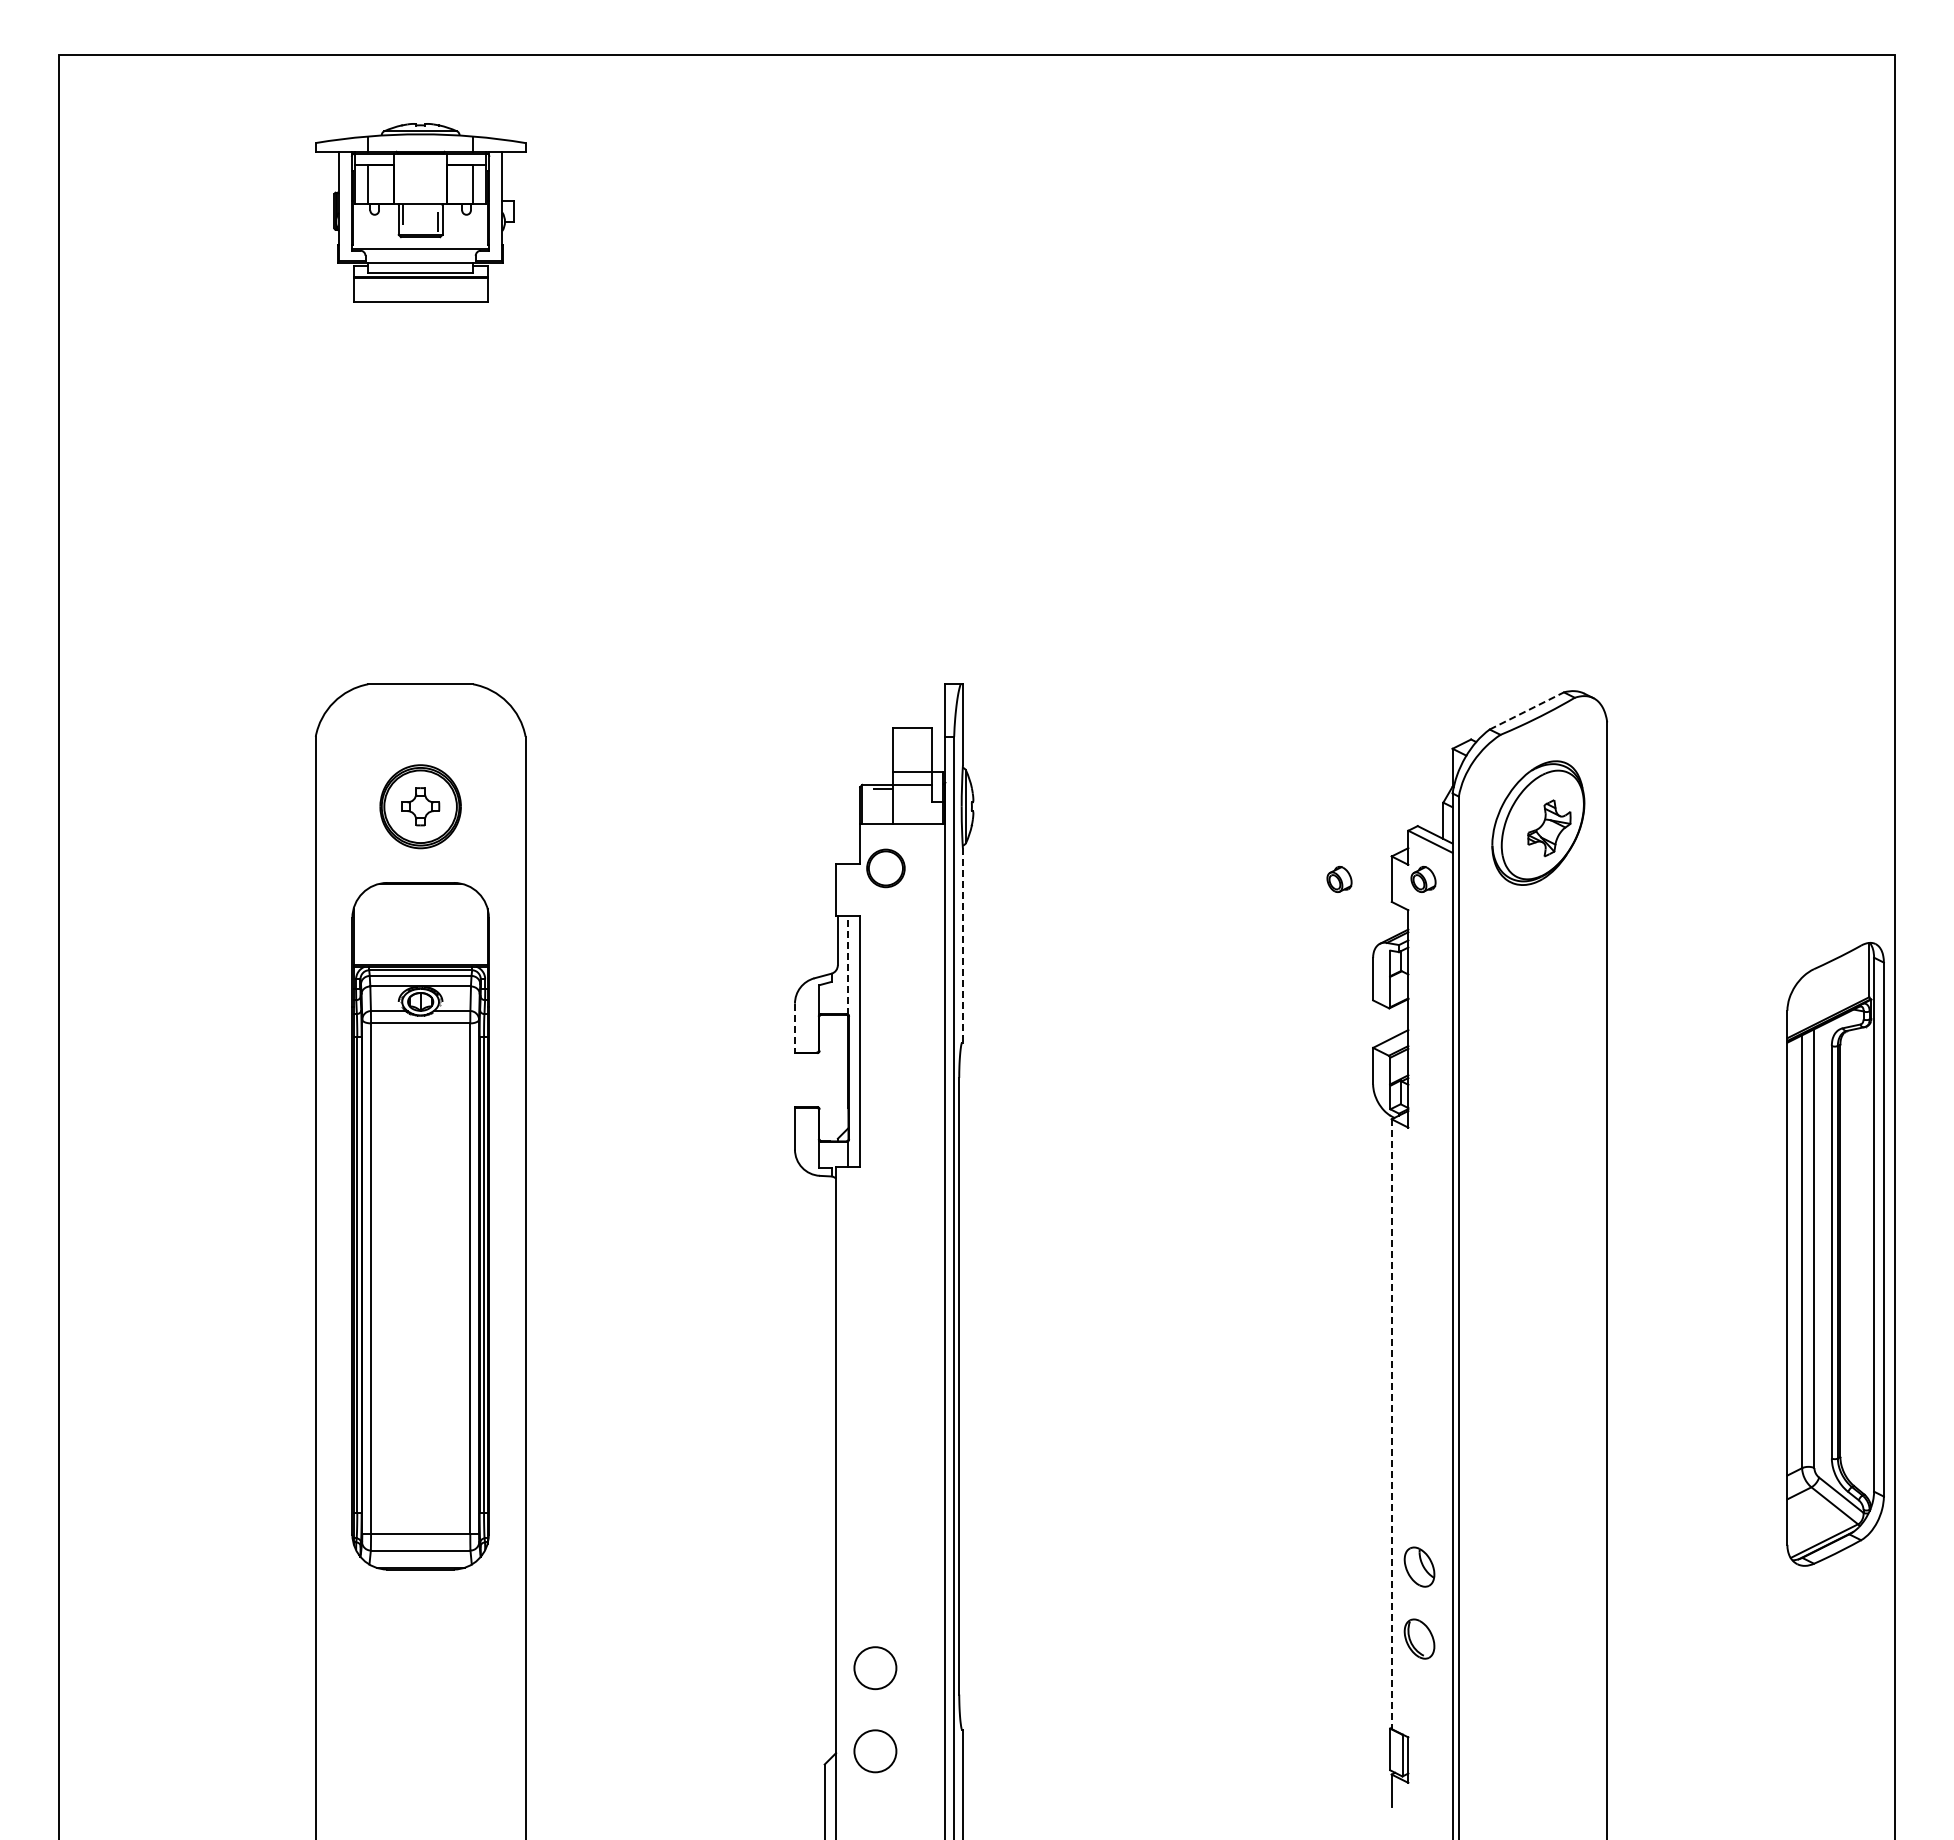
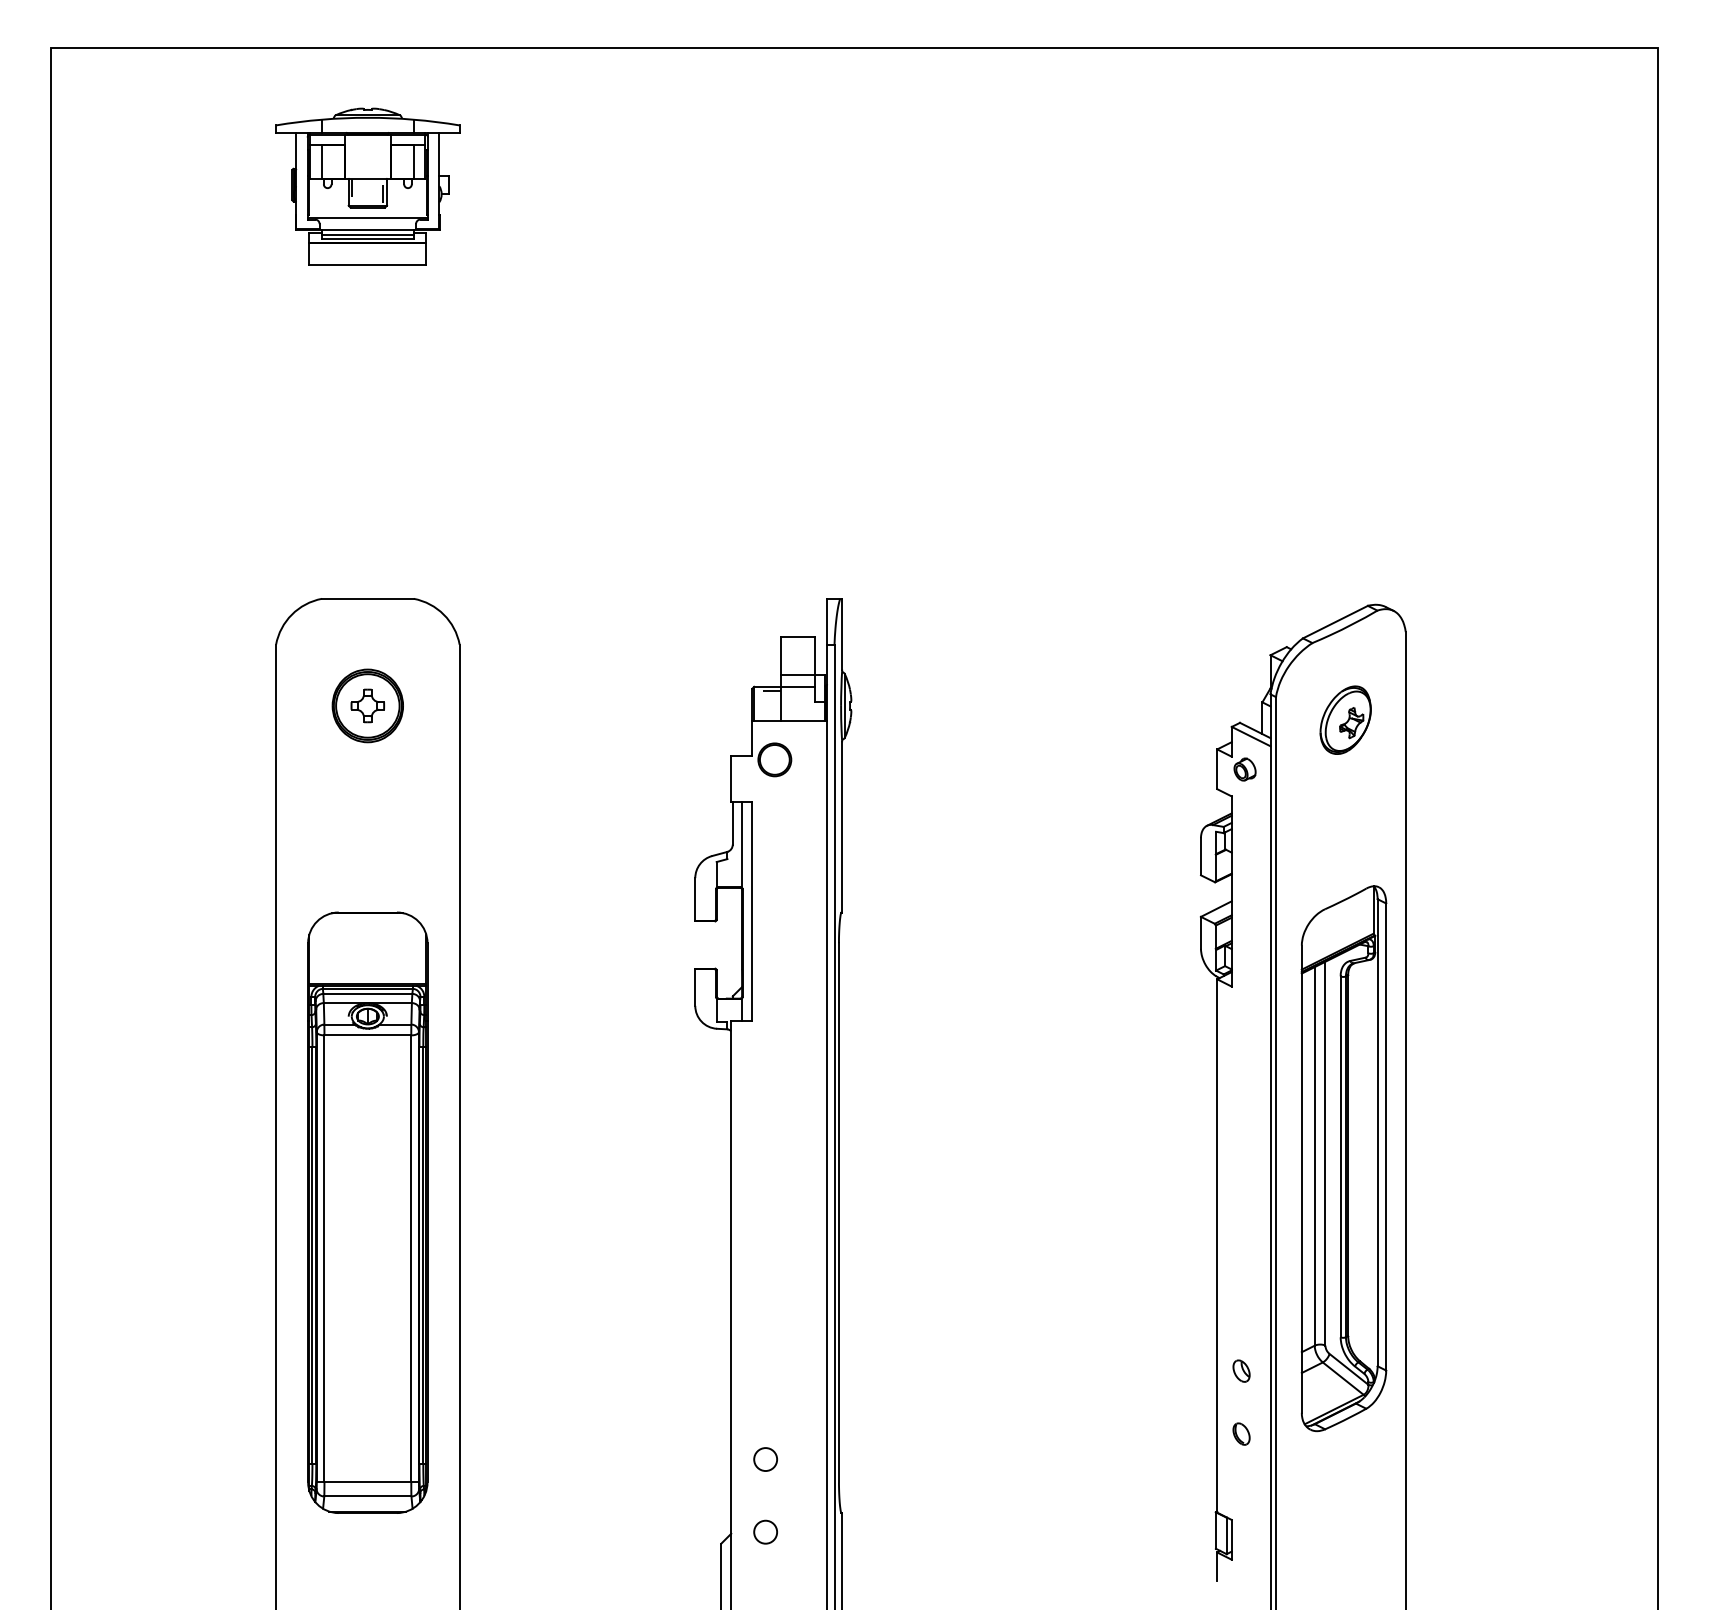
line: (420, 268) -> (367, 235), added
line: (1526, 710) -> (1335, 621), dashed -> solid
part: (1538, 822) -> (1345, 719), size x0.62
part: (1339, 878) -> (1171, 768), removed
line: (962, 946) -> (841, 828), dashed -> solid
line: (848, 964) -> (742, 843), dashed -> solid
line: (794, 1028) -> (694, 899), dashed -> solid
part: (420, 1226) -> (367, 1213), moved
part: (1835, 1254) -> (1343, 1158), moved
line: (1391, 1424) -> (1217, 1246), dashed -> solid
part: (1419, 1567) -> (1241, 1371), size x0.62
part: (1419, 1639) -> (1241, 1434), size x0.62
circle: (875, 1668) -> (765, 1459), size x0.62
circle: (875, 1751) -> (765, 1532), size x0.62

